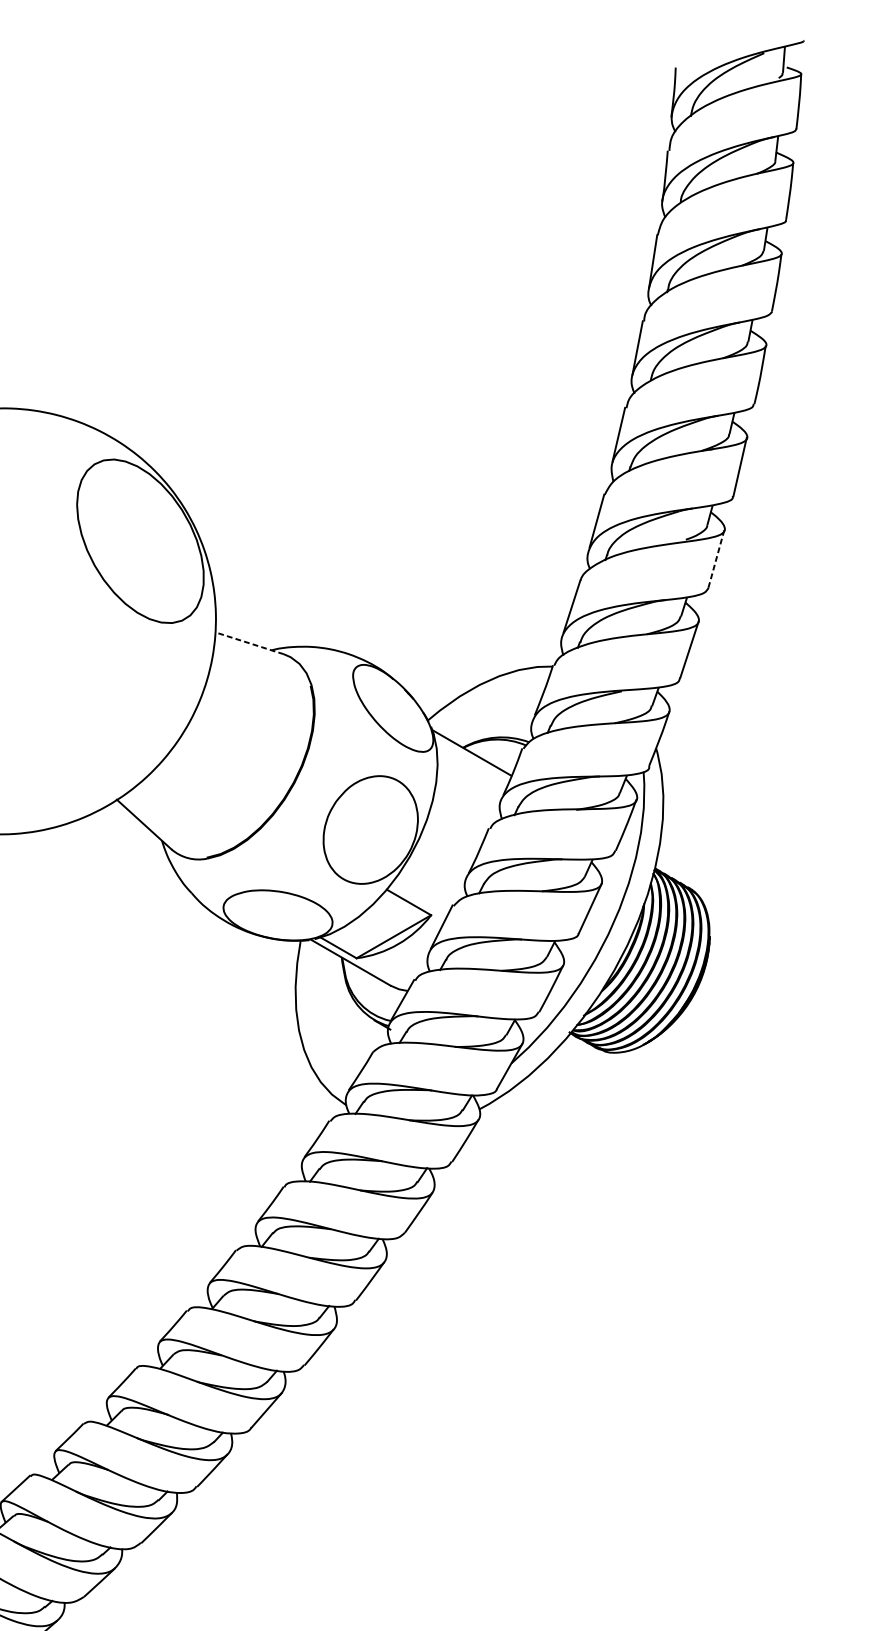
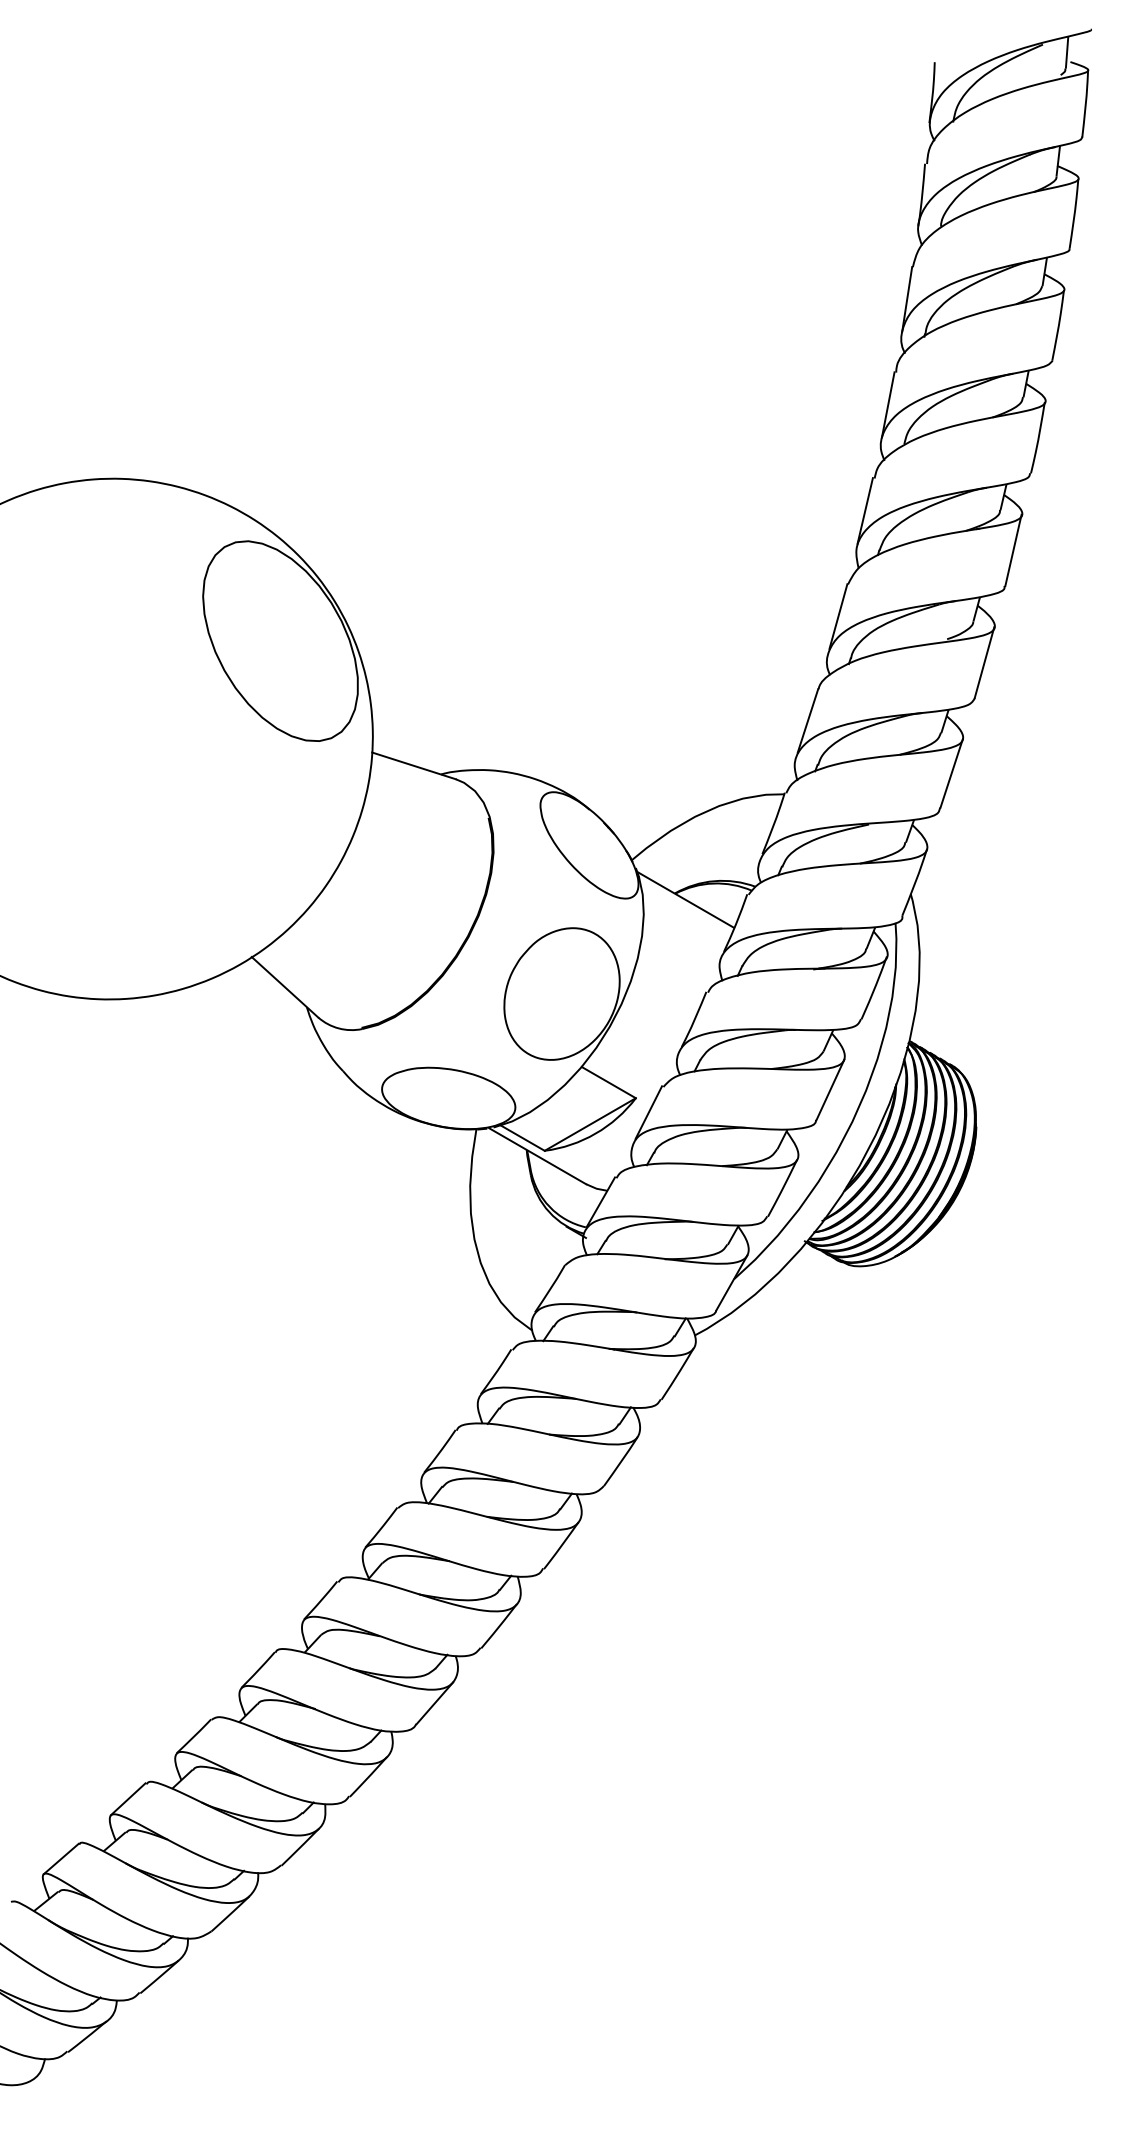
line: (716, 558) -> (984, 662), dashed -> solid
line: (250, 643) -> (414, 765), dashed -> solid

